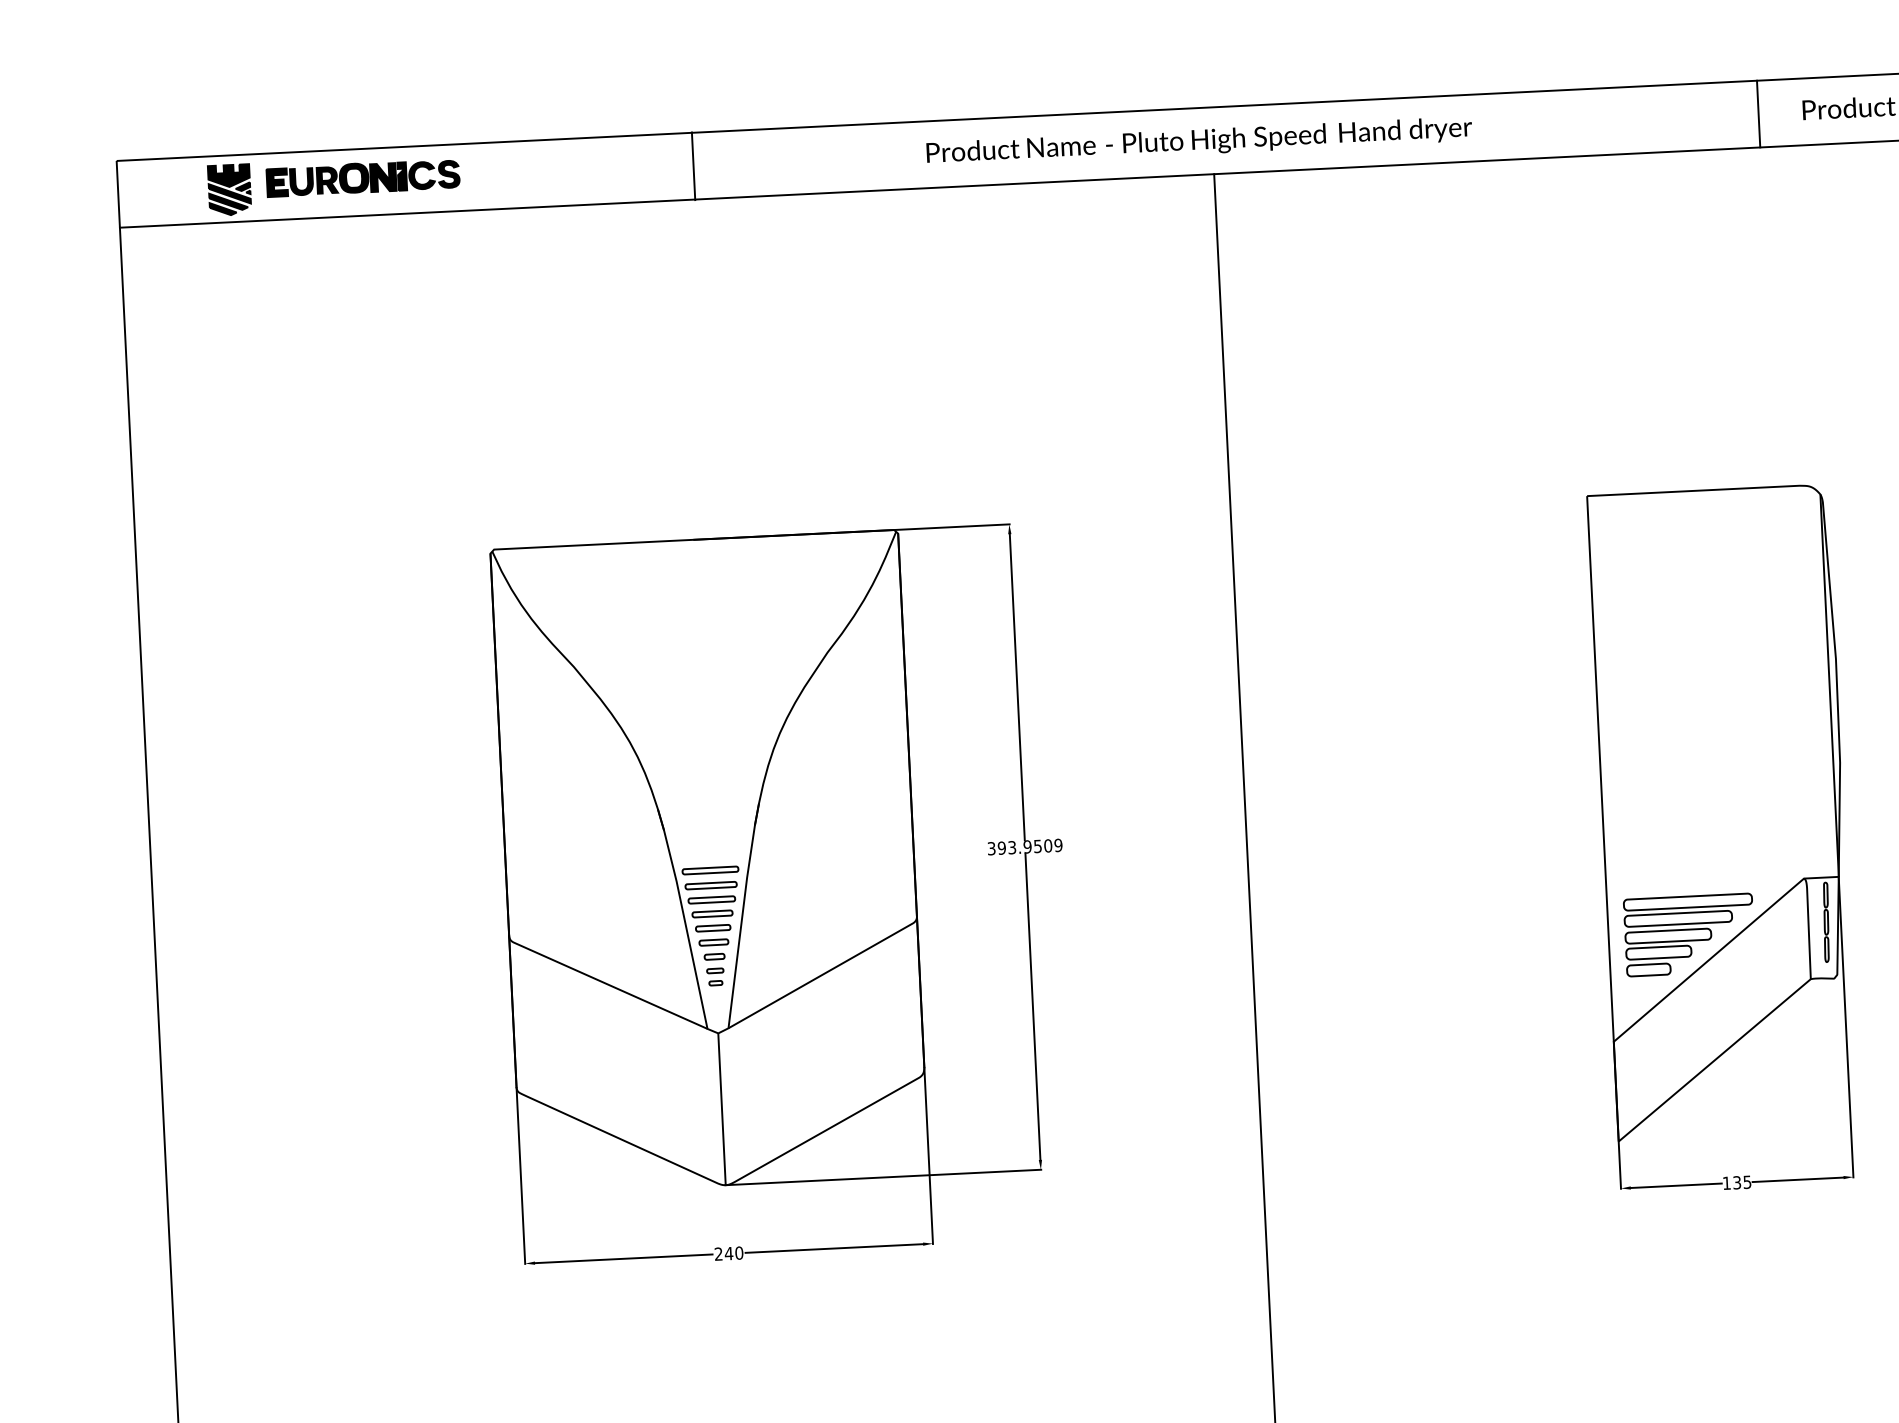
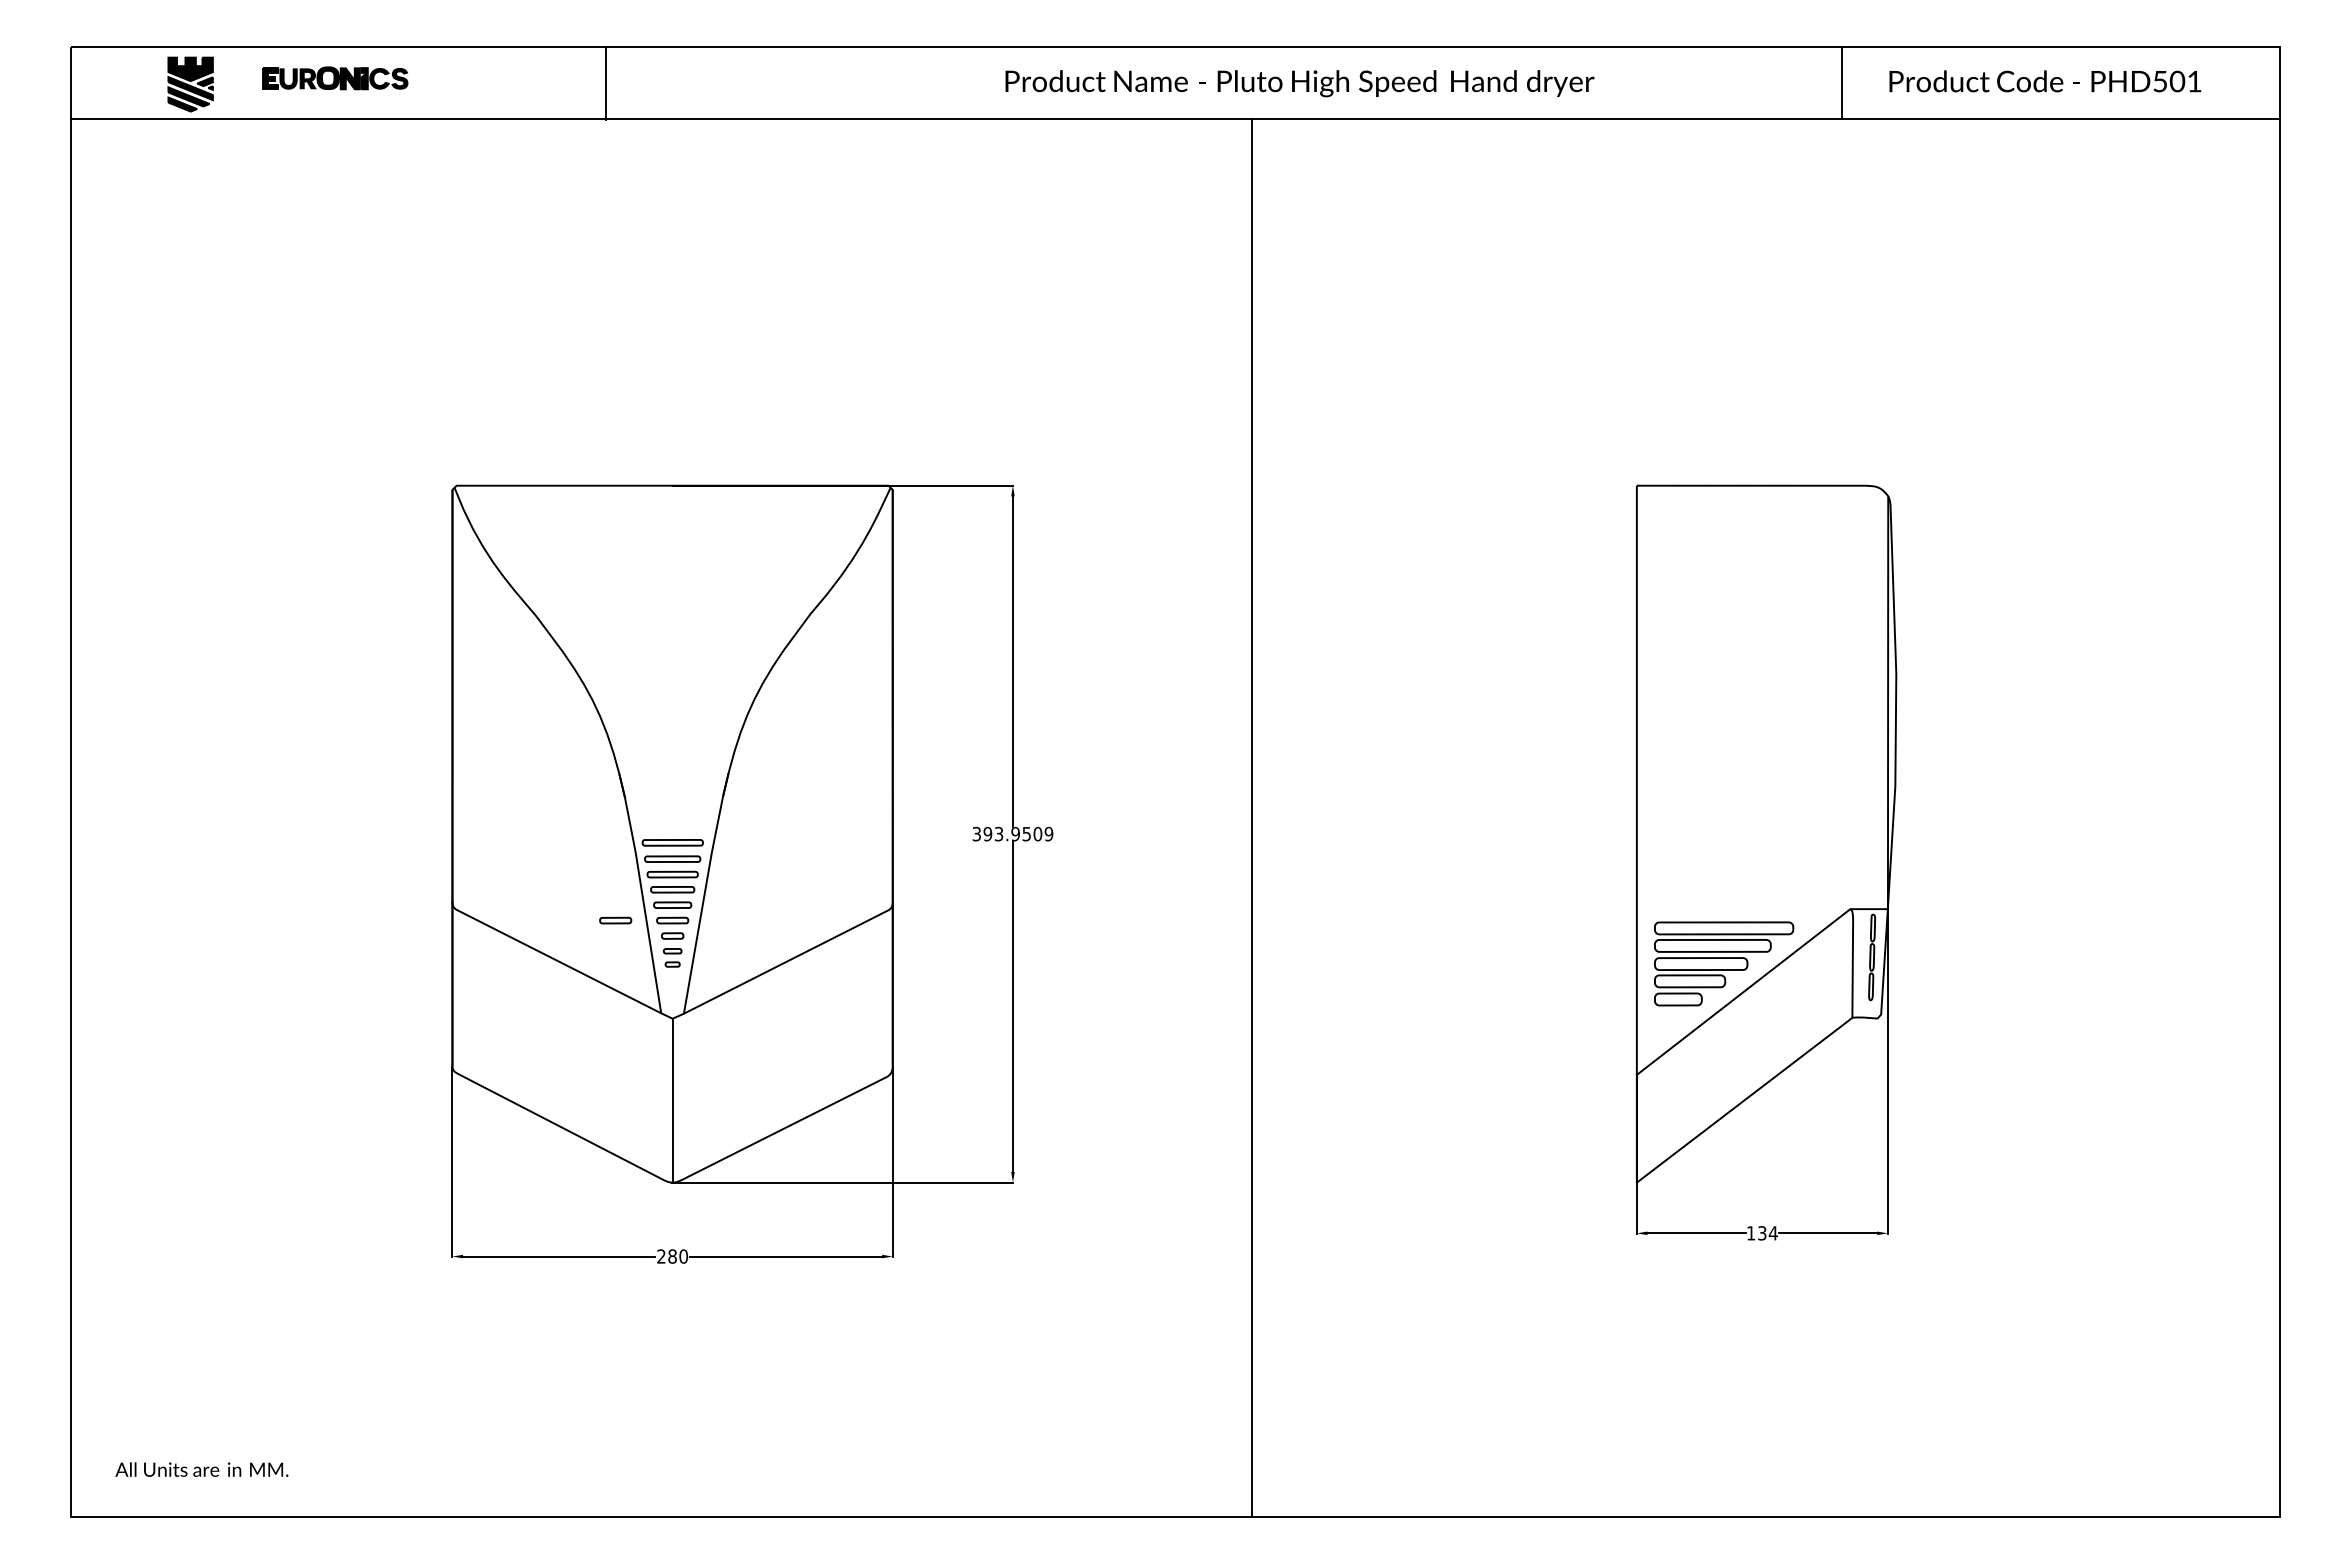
text: (1199, 141) -> (1299, 83), moved
line: (693, 165) -> (605, 82), moved
part: (362, 177) -> (334, 77), size x0.7
part: (660, 945) -> (615, 920), added
text: (1746, 1182) -> (1772, 1233), 135 -> 134
text: (728, 1253) -> (672, 1256), 240 -> 280

